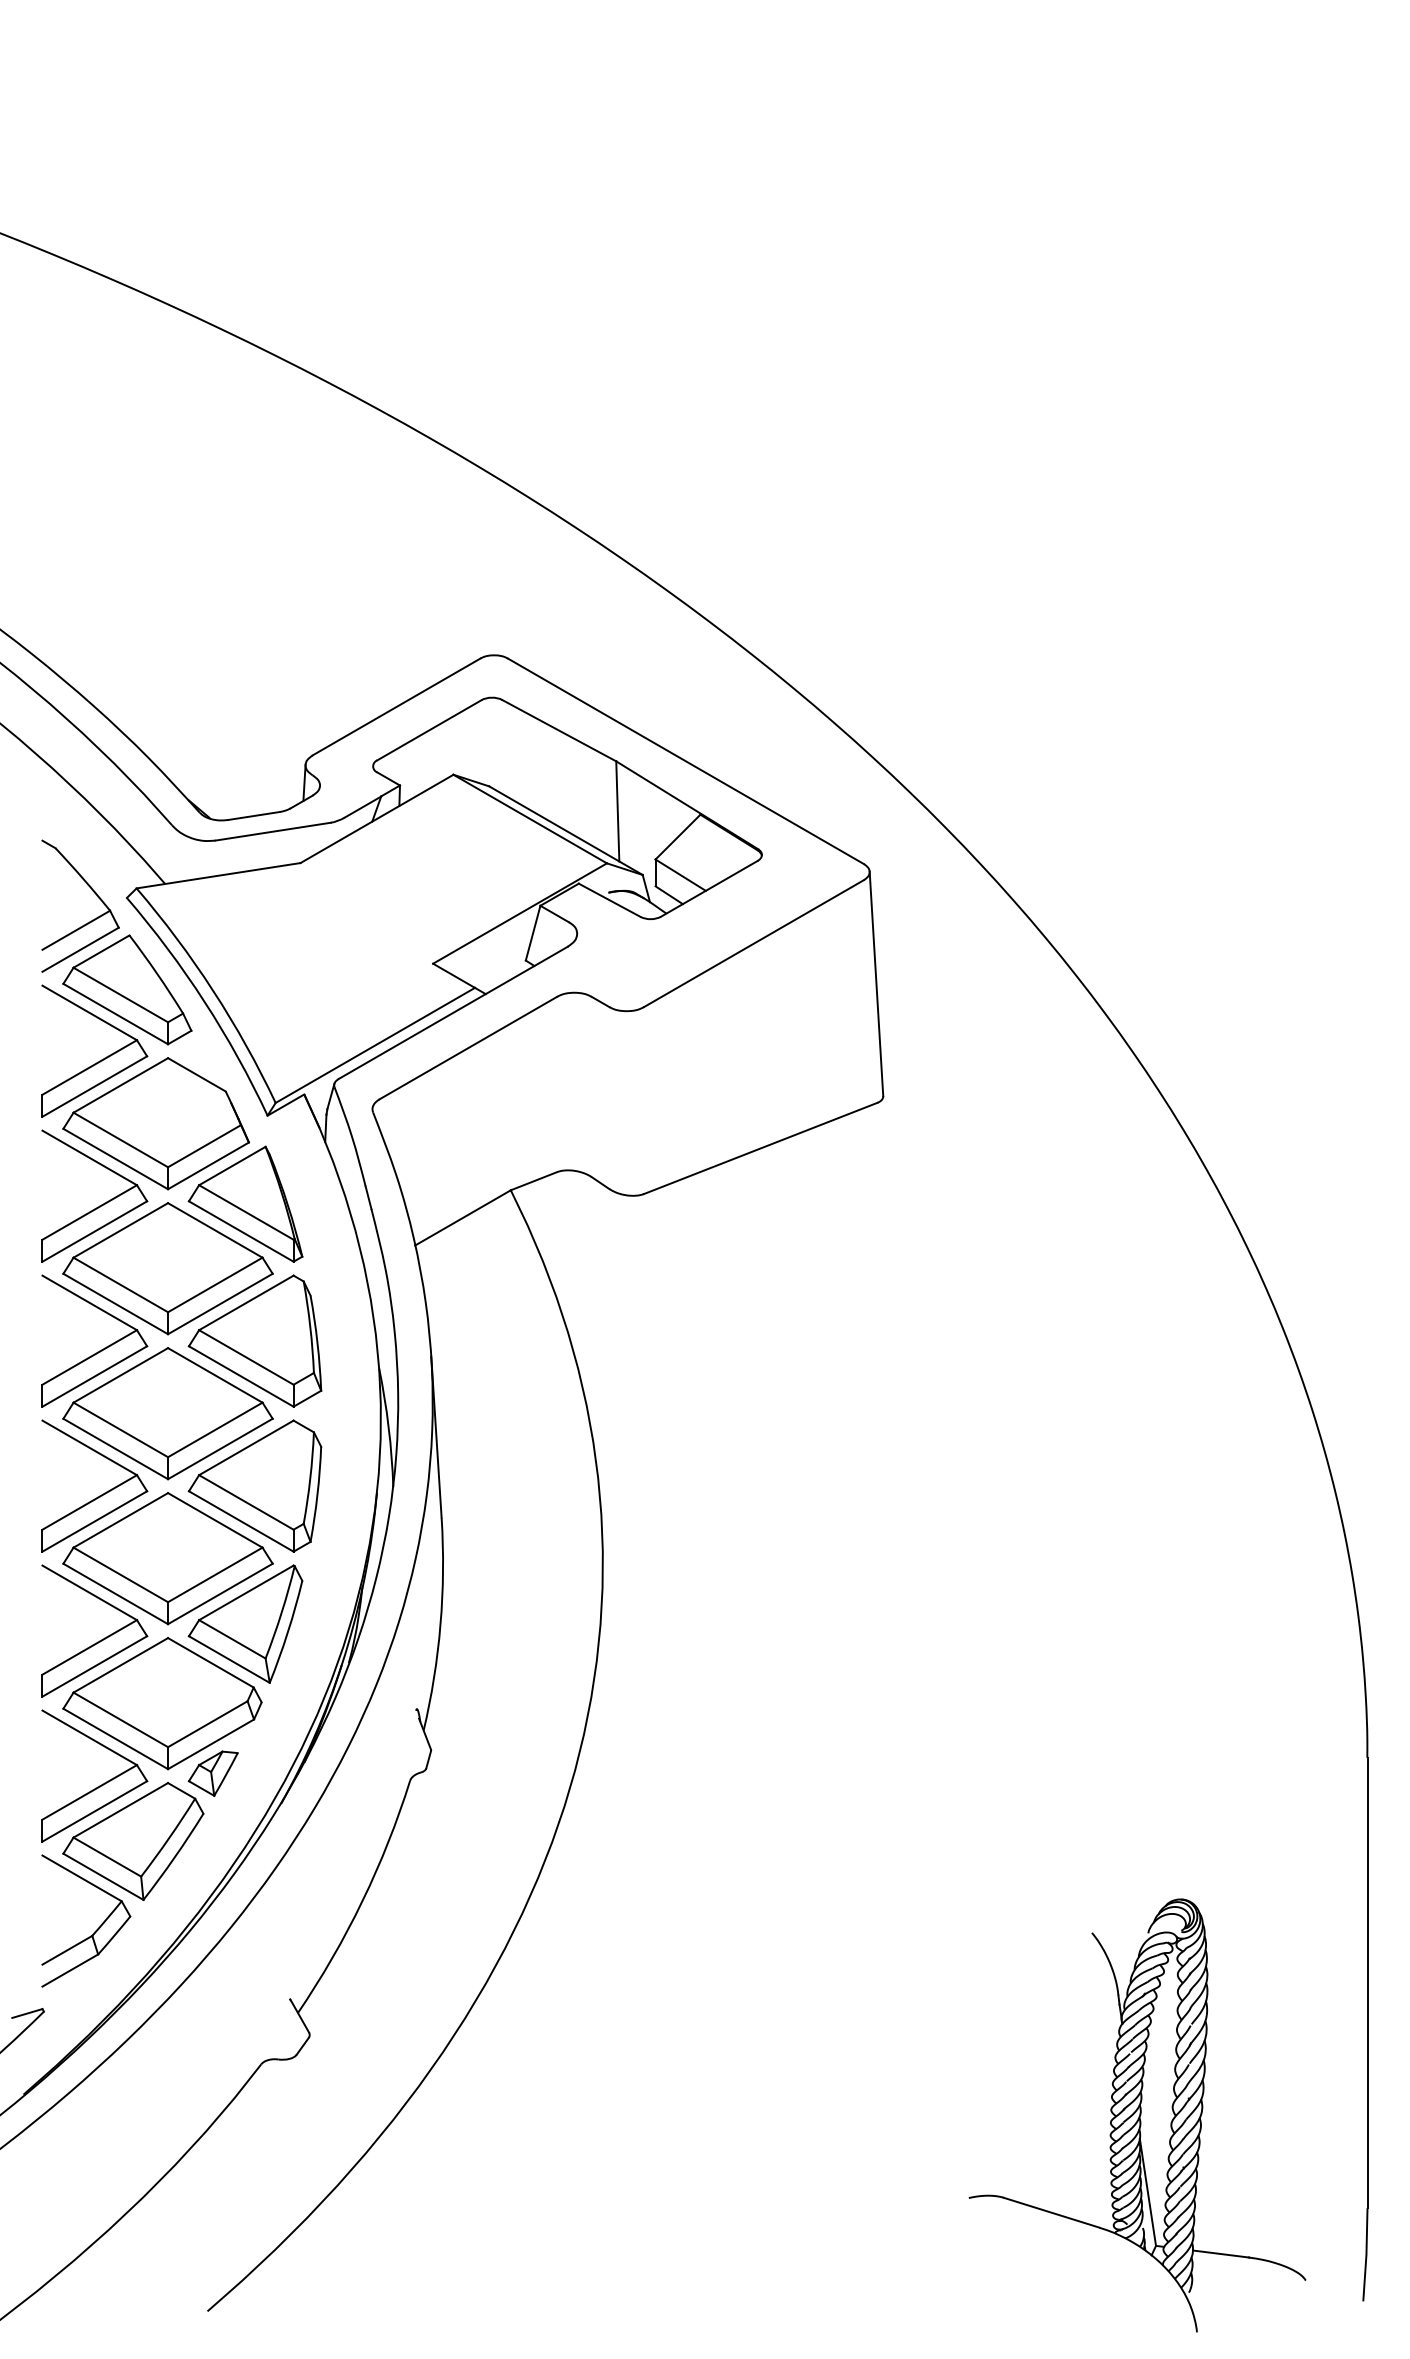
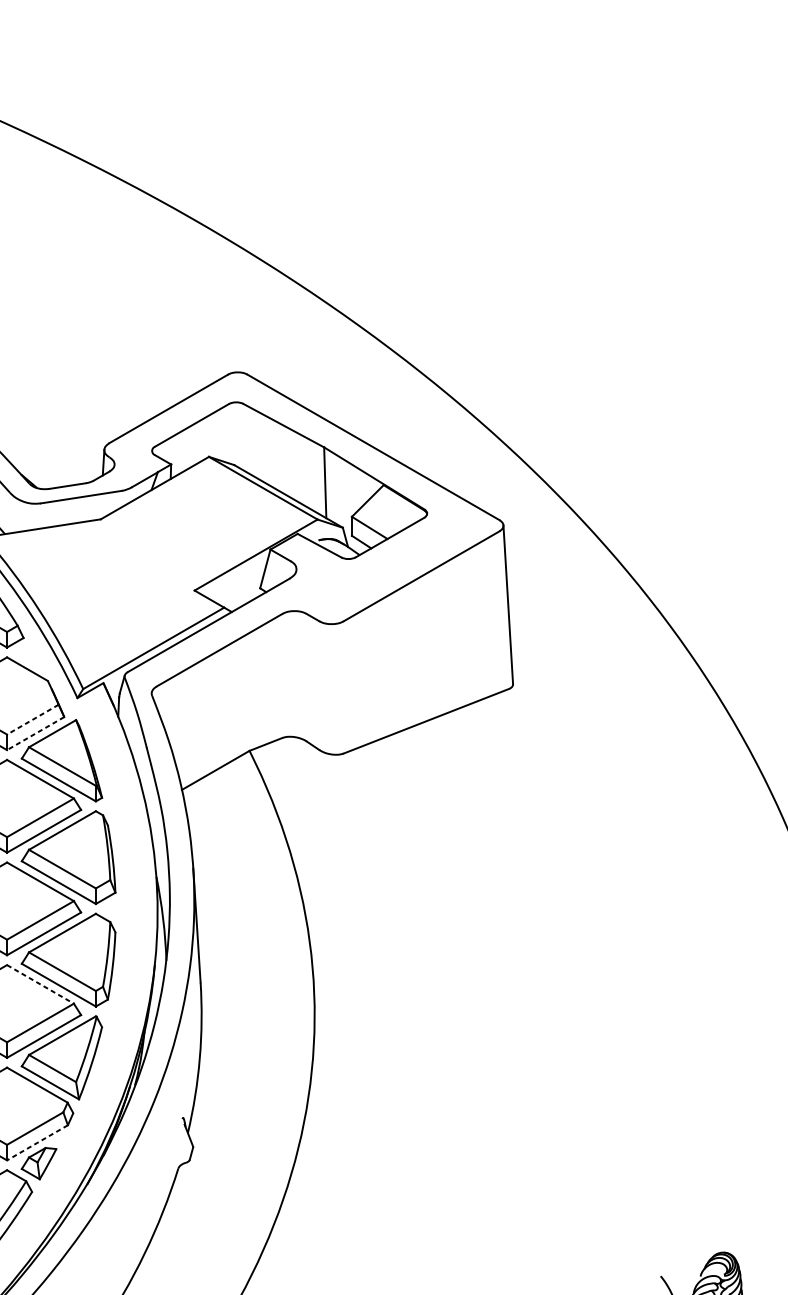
line: (204, 1146) -> (32, 719), solid -> dashed
line: (208, 1165) -> (35, 733), solid -> dashed
line: (215, 1520) -> (40, 984), solid -> dashed
line: (211, 1744) -> (37, 1142), solid -> dashed

